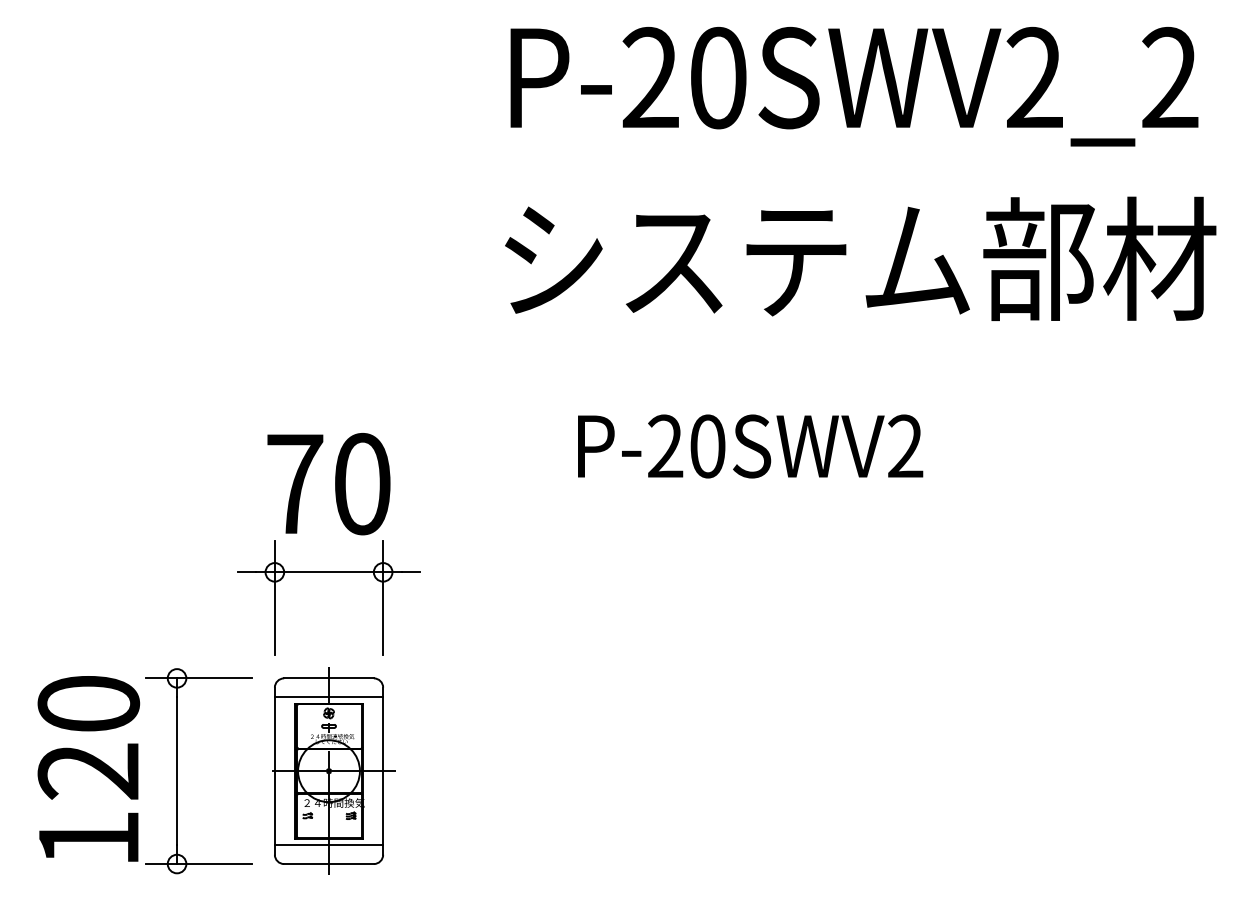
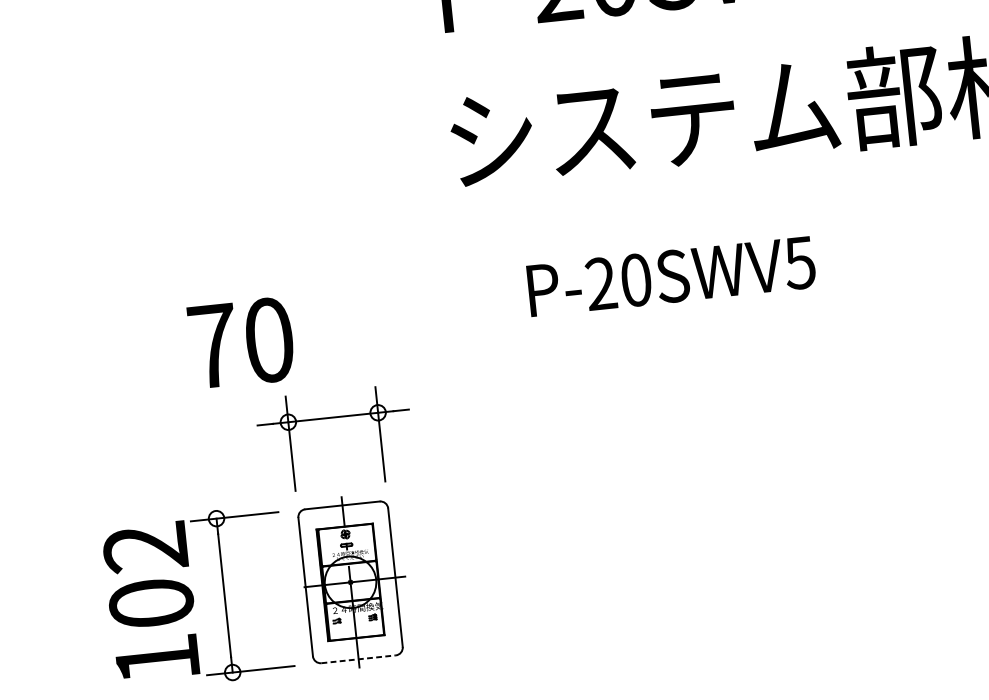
text: (905, 446) -> (800, 263), P-20SWV2 -> P-20SWV5
text: (328, 484) -> (241, 343), moved
line: (328, 696) -> (343, 520), removed
text: (88, 737) -> (148, 575), 120 -> 102
line: (328, 845) -> (356, 643), removed
line: (329, 864) -> (359, 659), solid -> dashed

